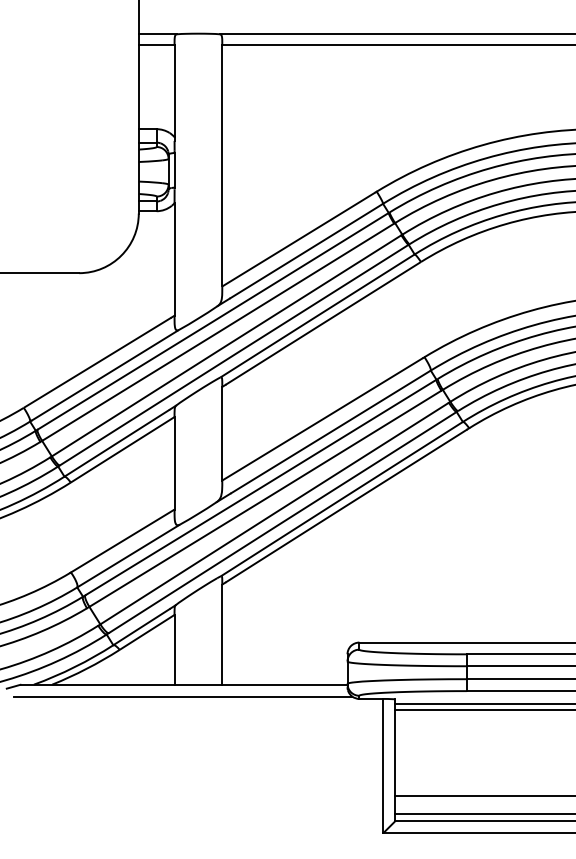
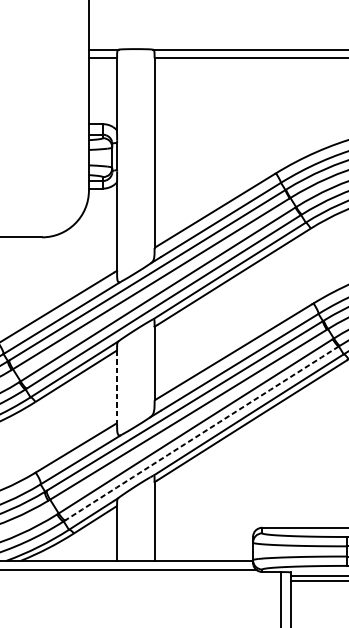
line: (174, 463) -> (117, 386), solid -> dashed
arc: (282, 522) -> (201, 433), solid -> dashed

